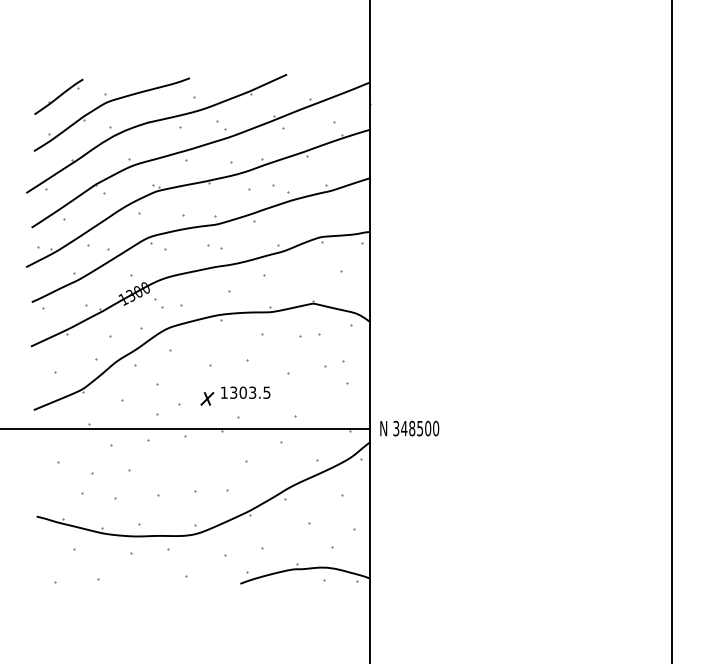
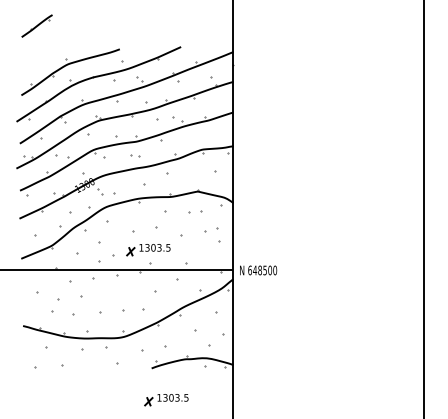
part: (57, 95) -> (36, 25), moved
text: (395, 428) -> (249, 270), 348500 -> 648500
part: (263, 634) -> (166, 400), added

